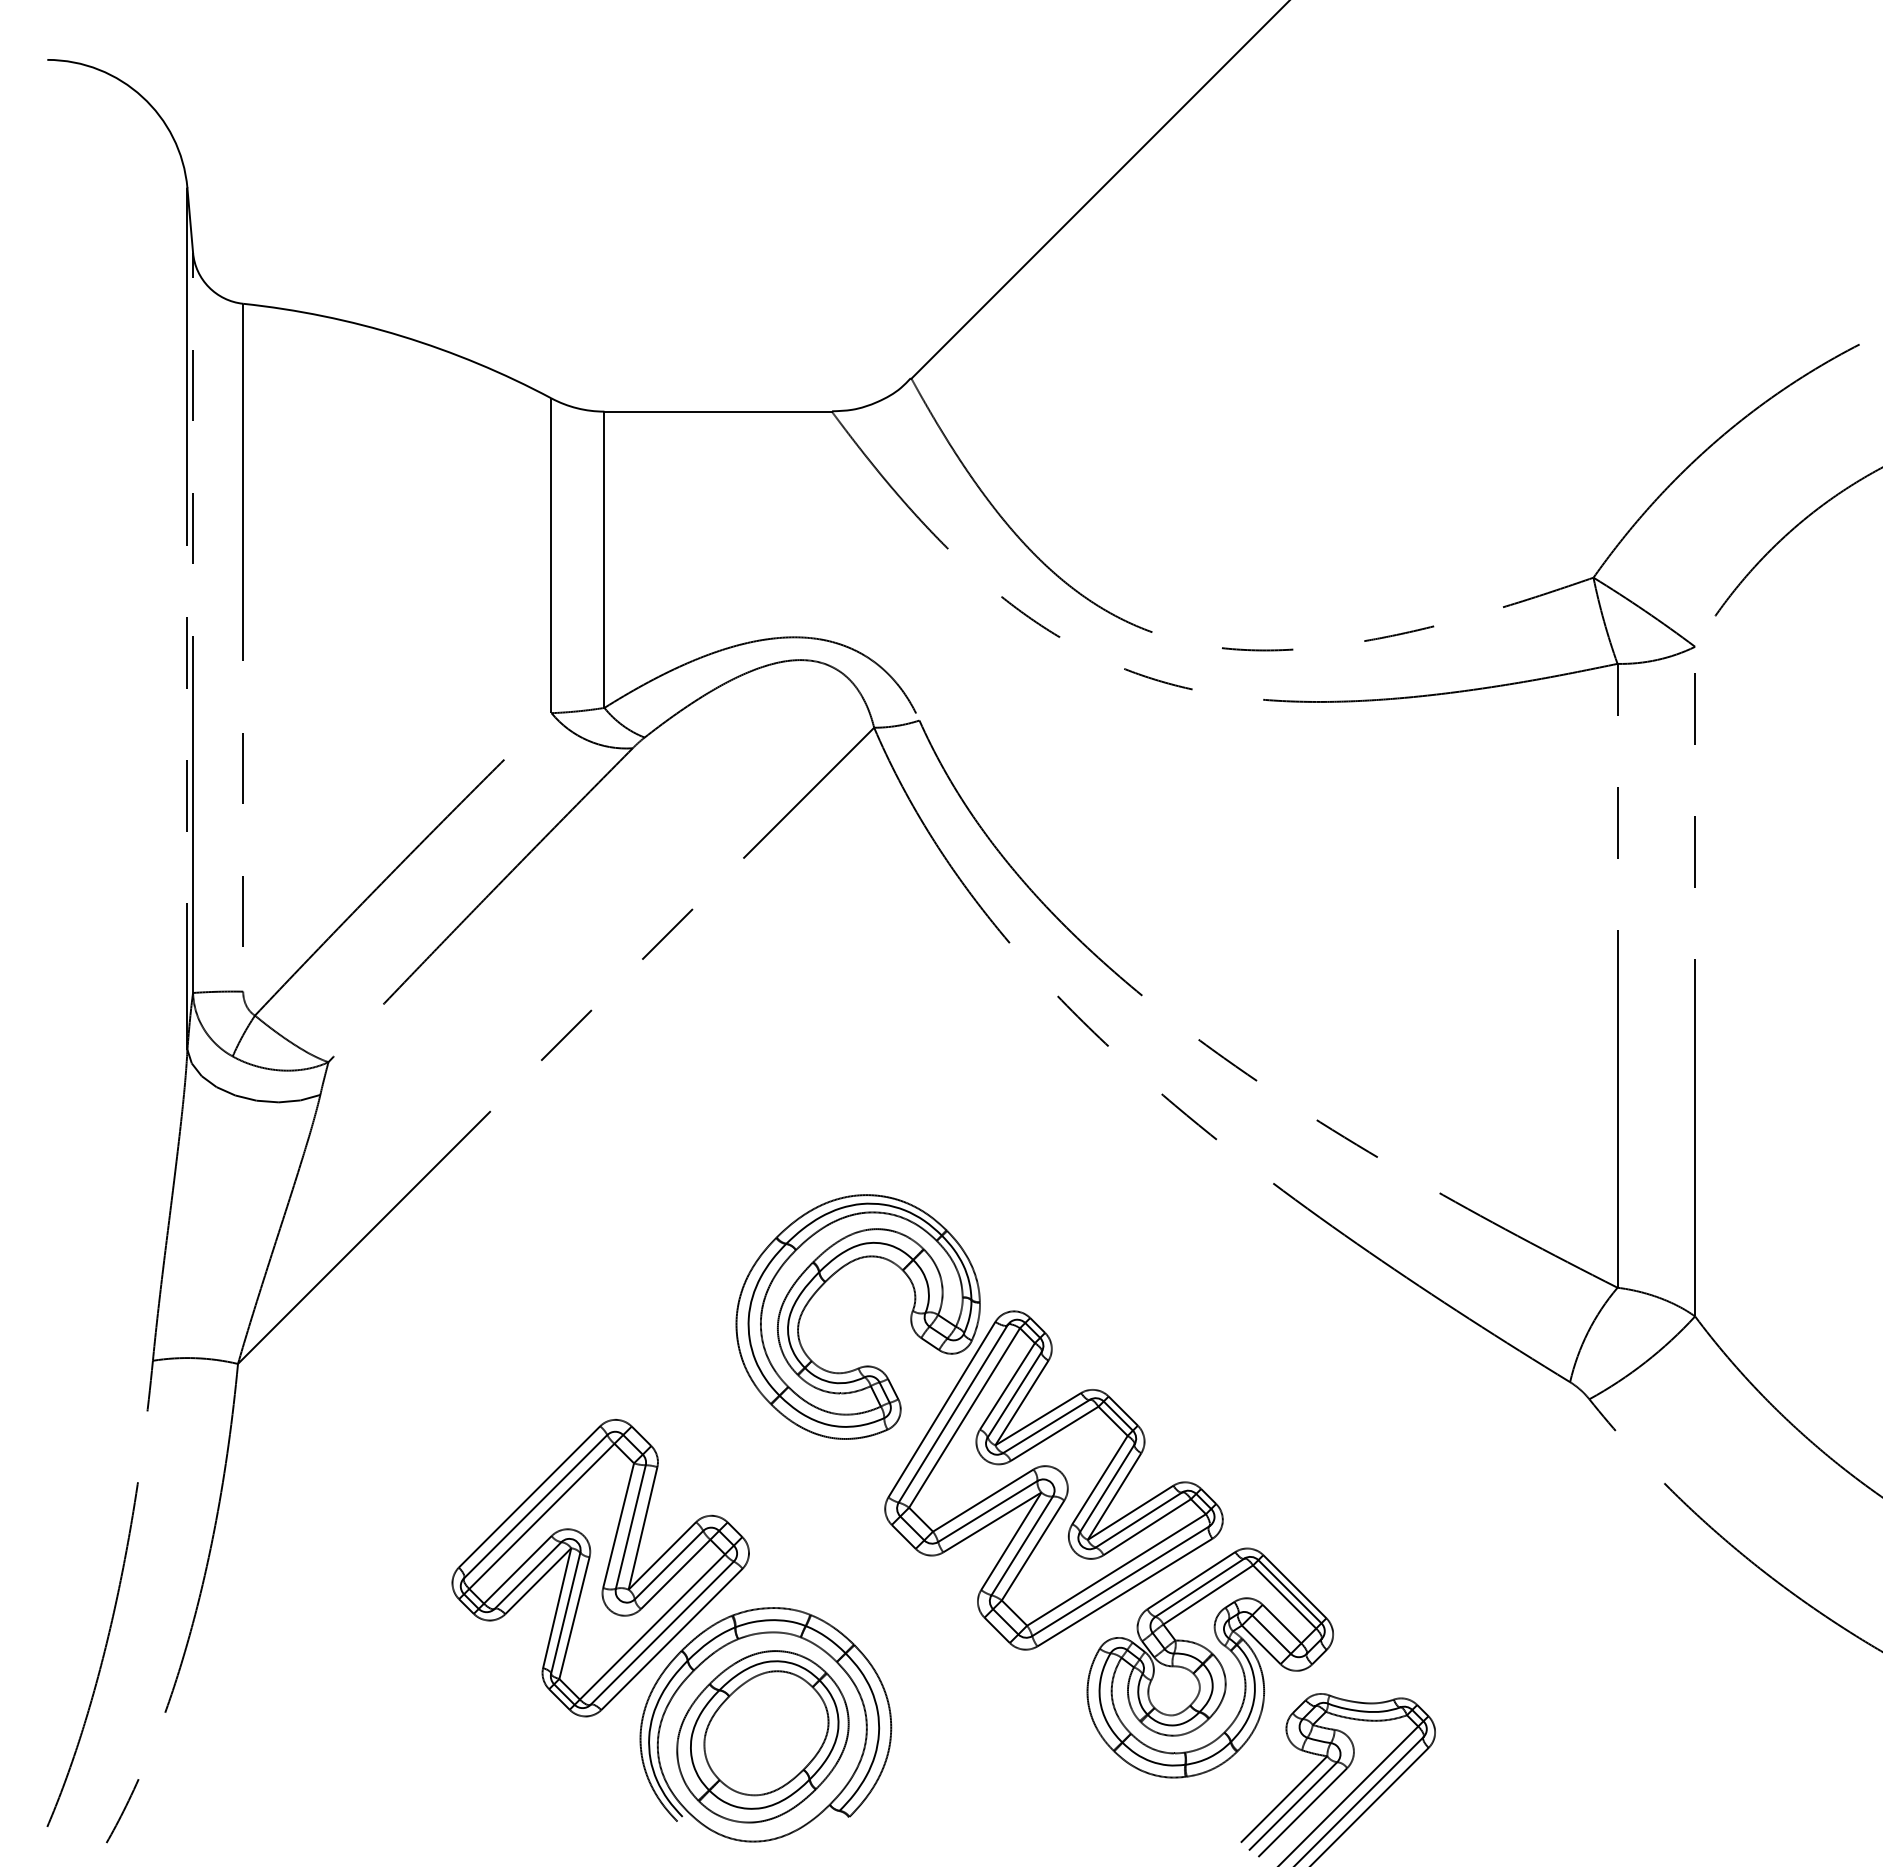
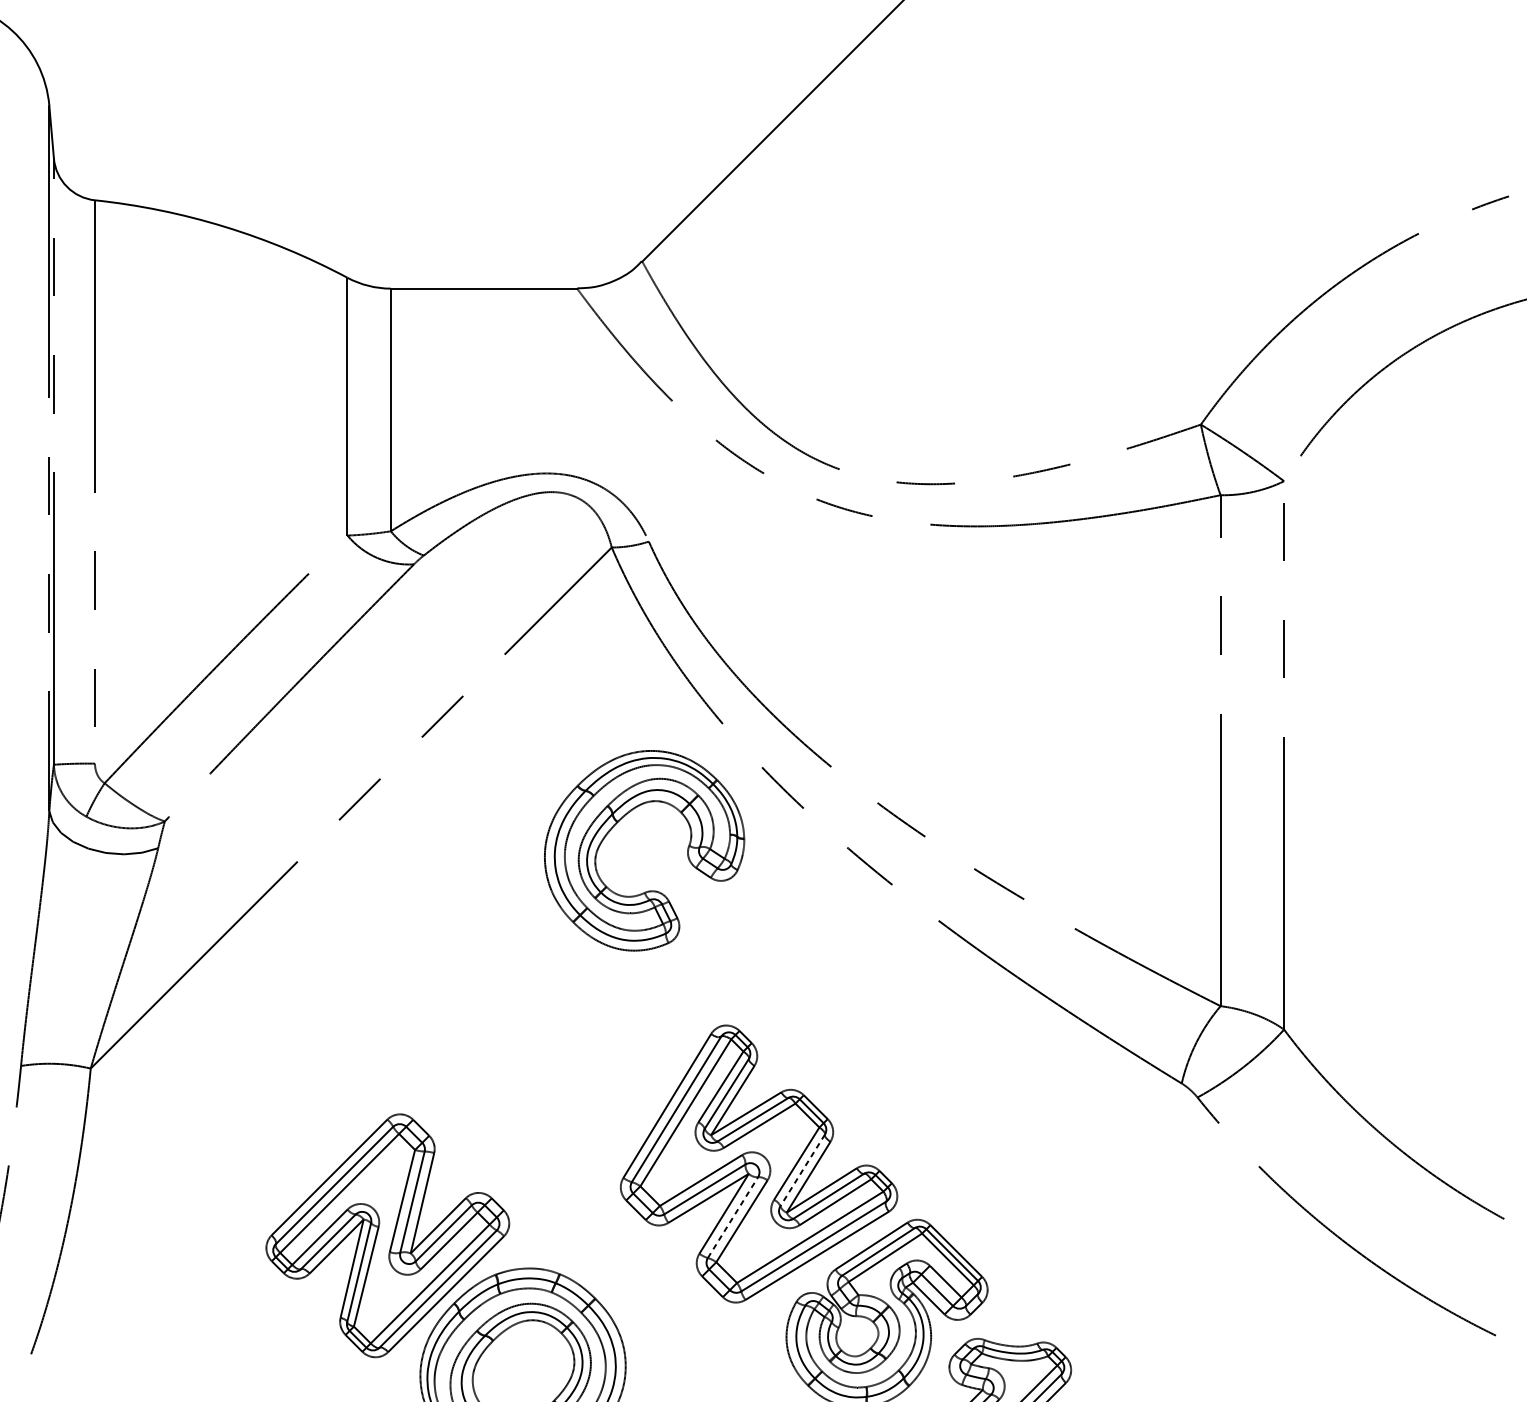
part: (825, 1283) -> (617, 823), moved
line: (1107, 1488) -> (802, 1170), solid -> dashed
line: (1022, 1545) -> (733, 1217), solid -> dashed

